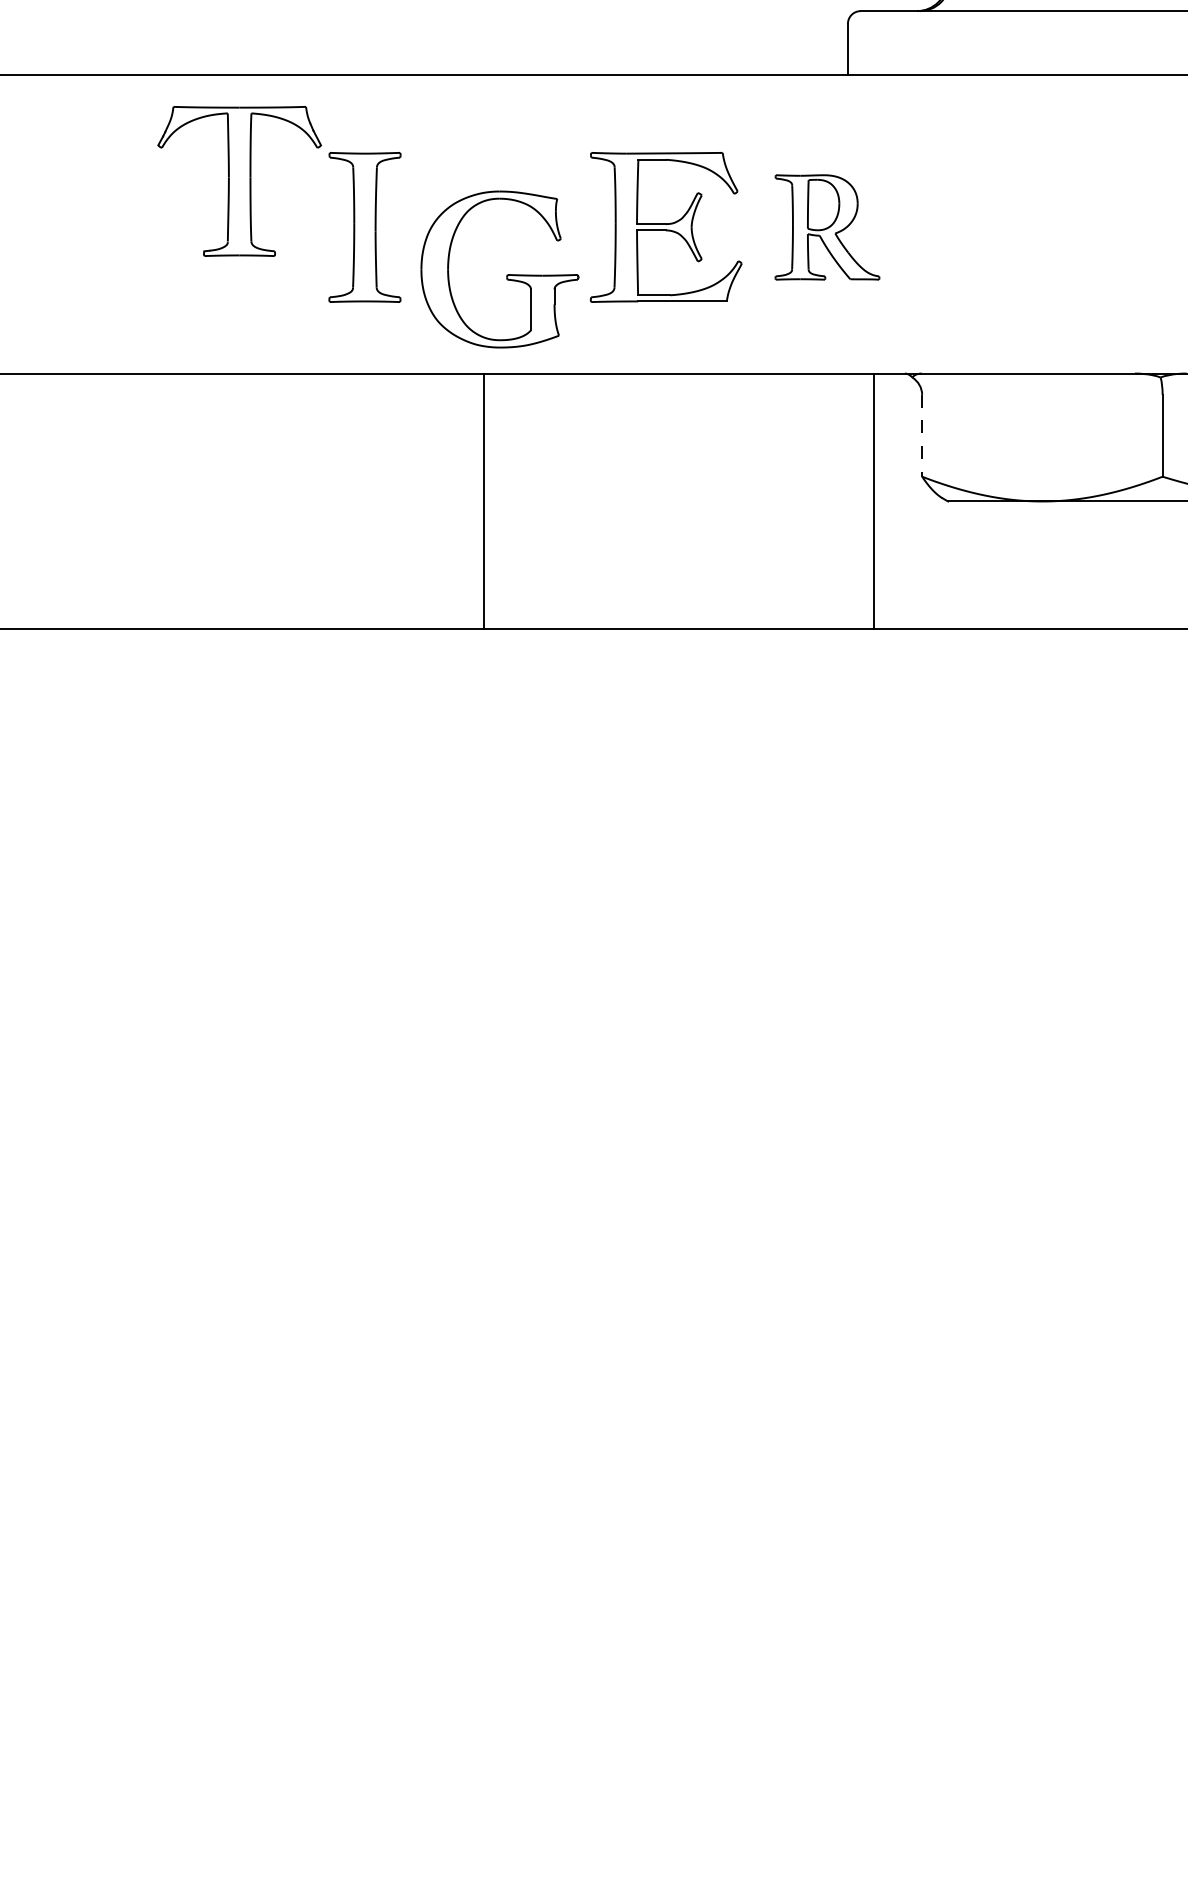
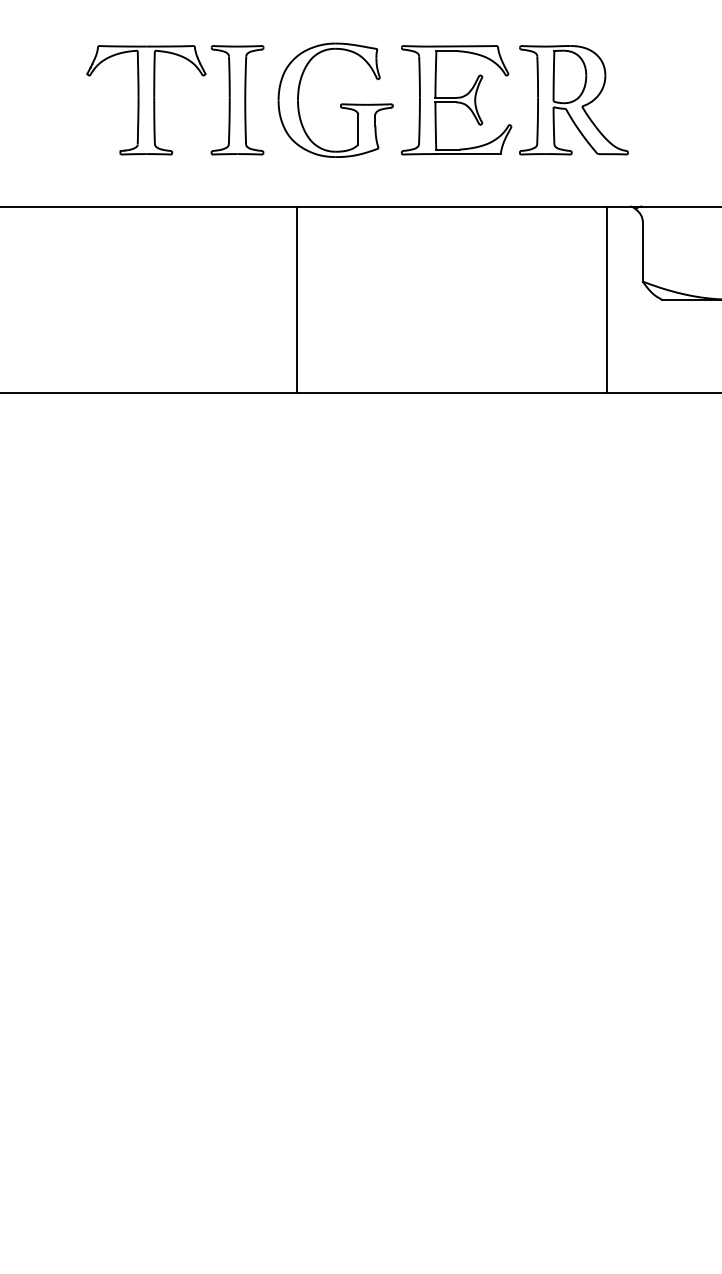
part: (239, 181) -> (146, 100), moved
part: (827, 227) -> (573, 100), size x1.43
part: (506, 275) -> (340, 104), moved
line: (922, 435) -> (643, 251), dashed -> solid
line: (484, 501) -> (297, 299), moved

